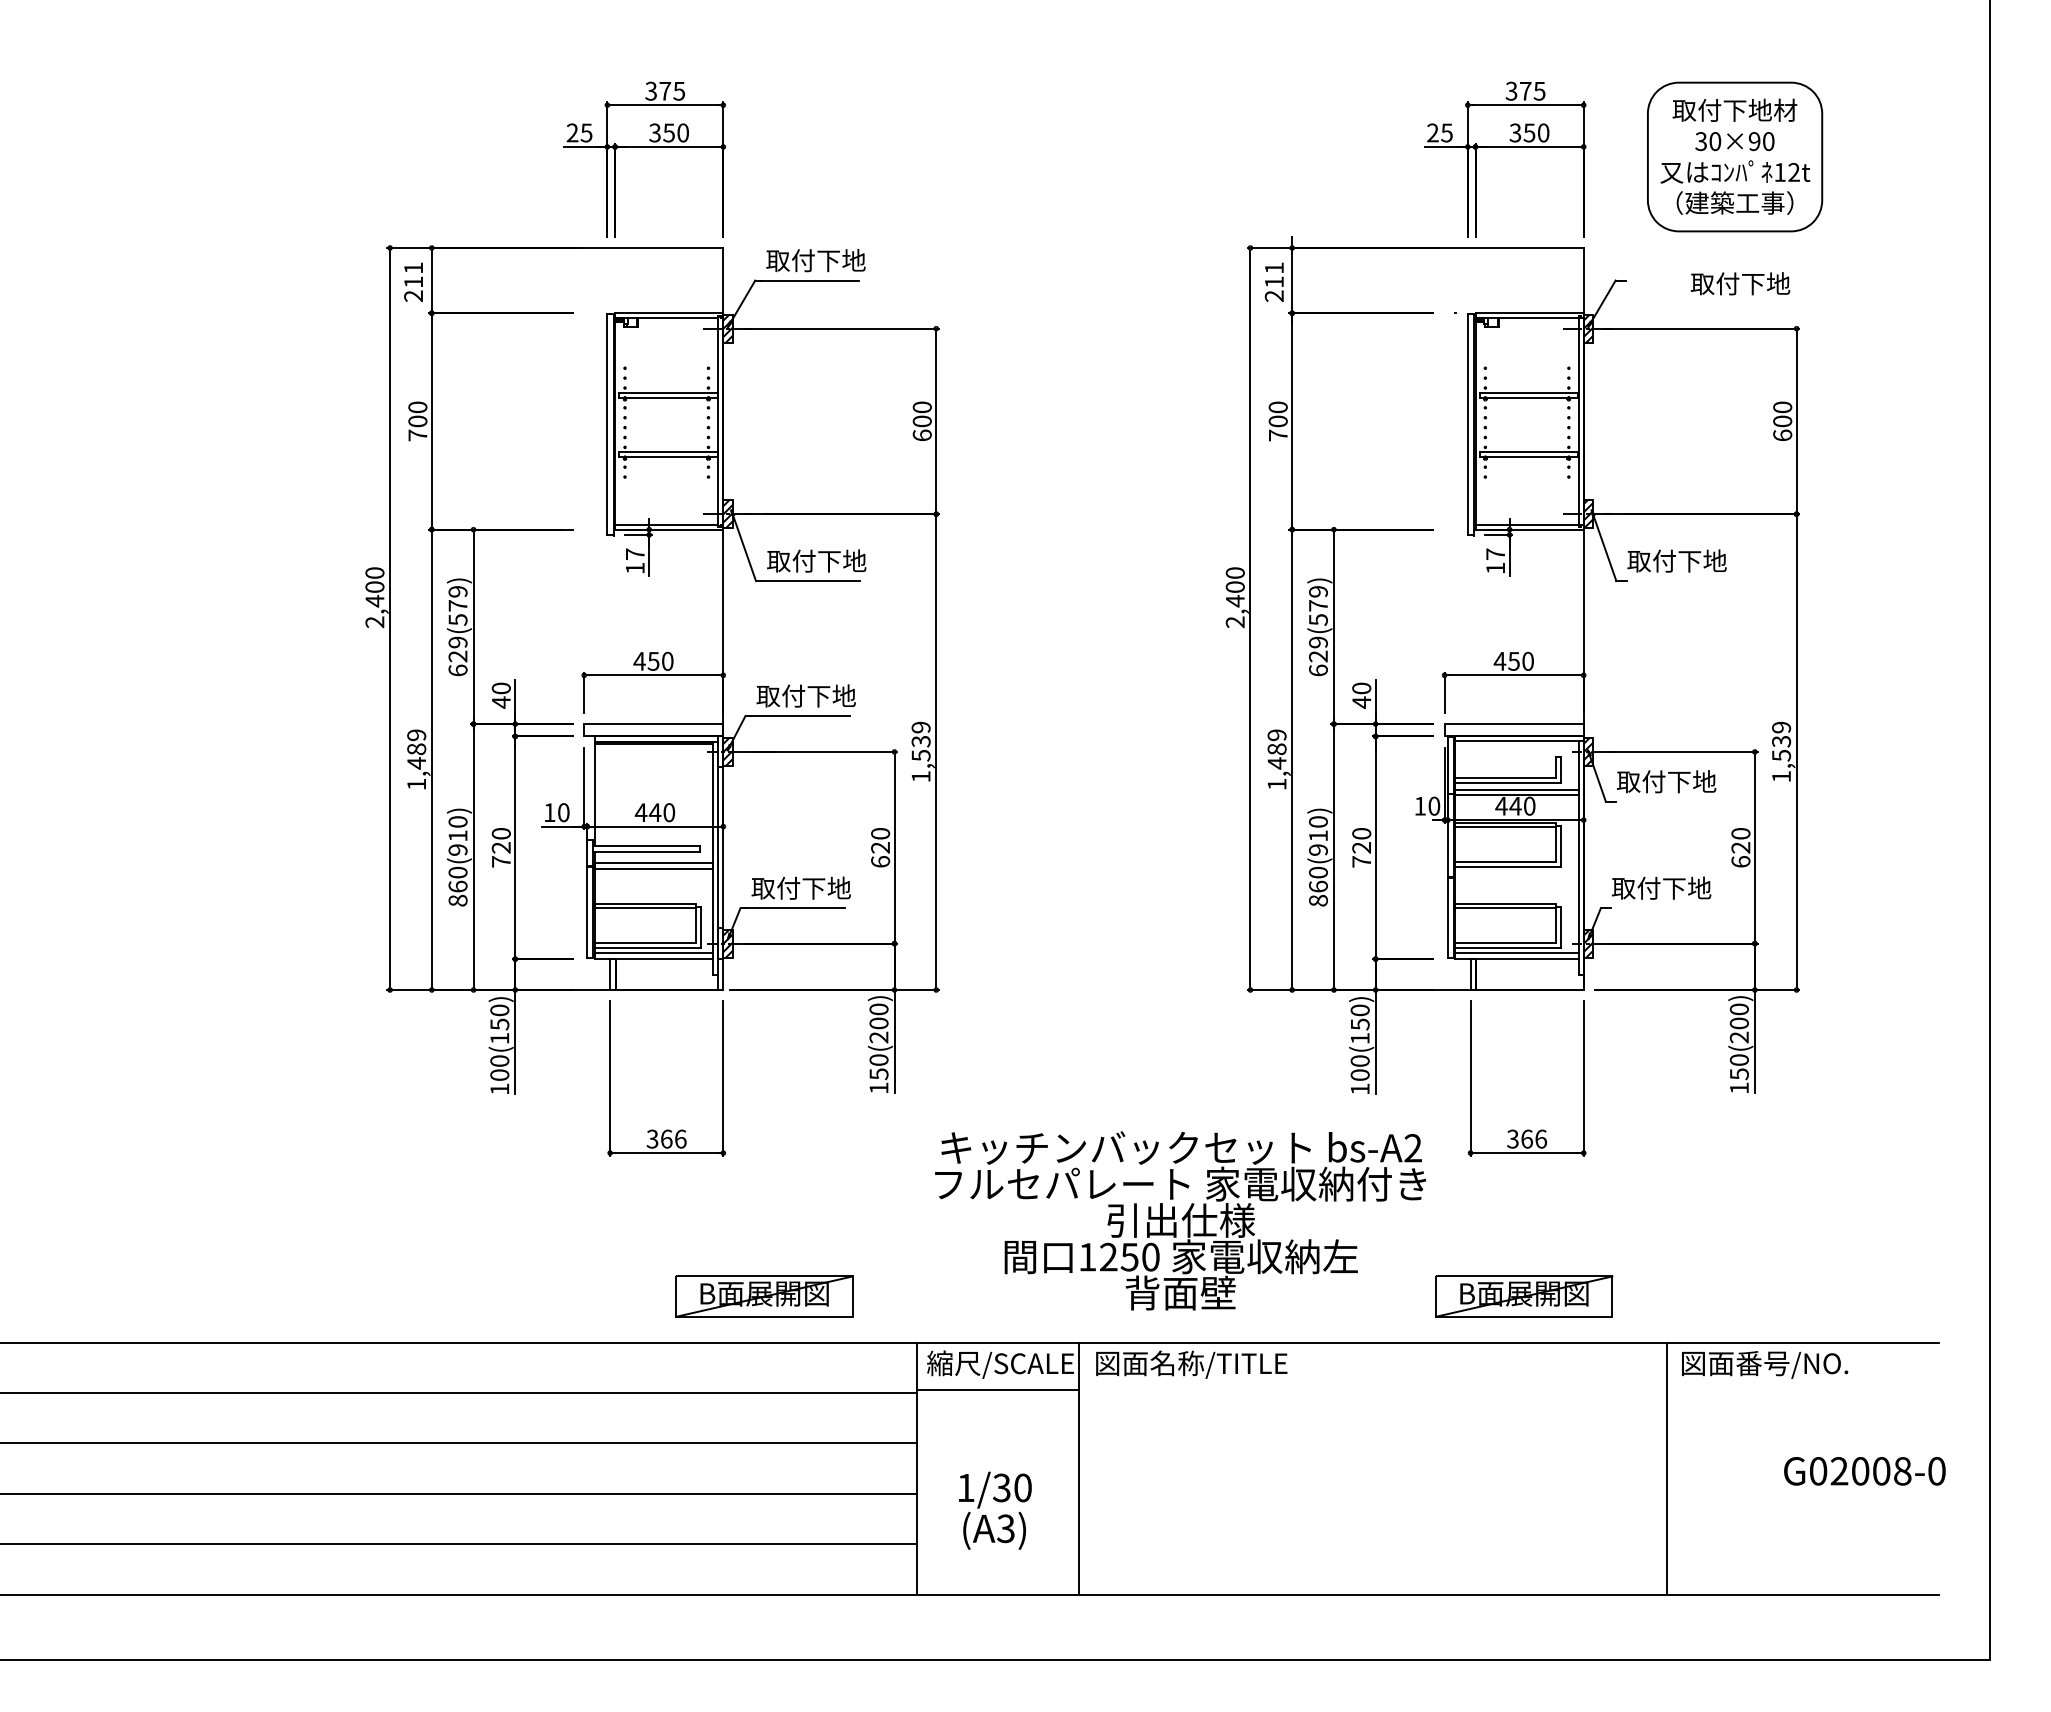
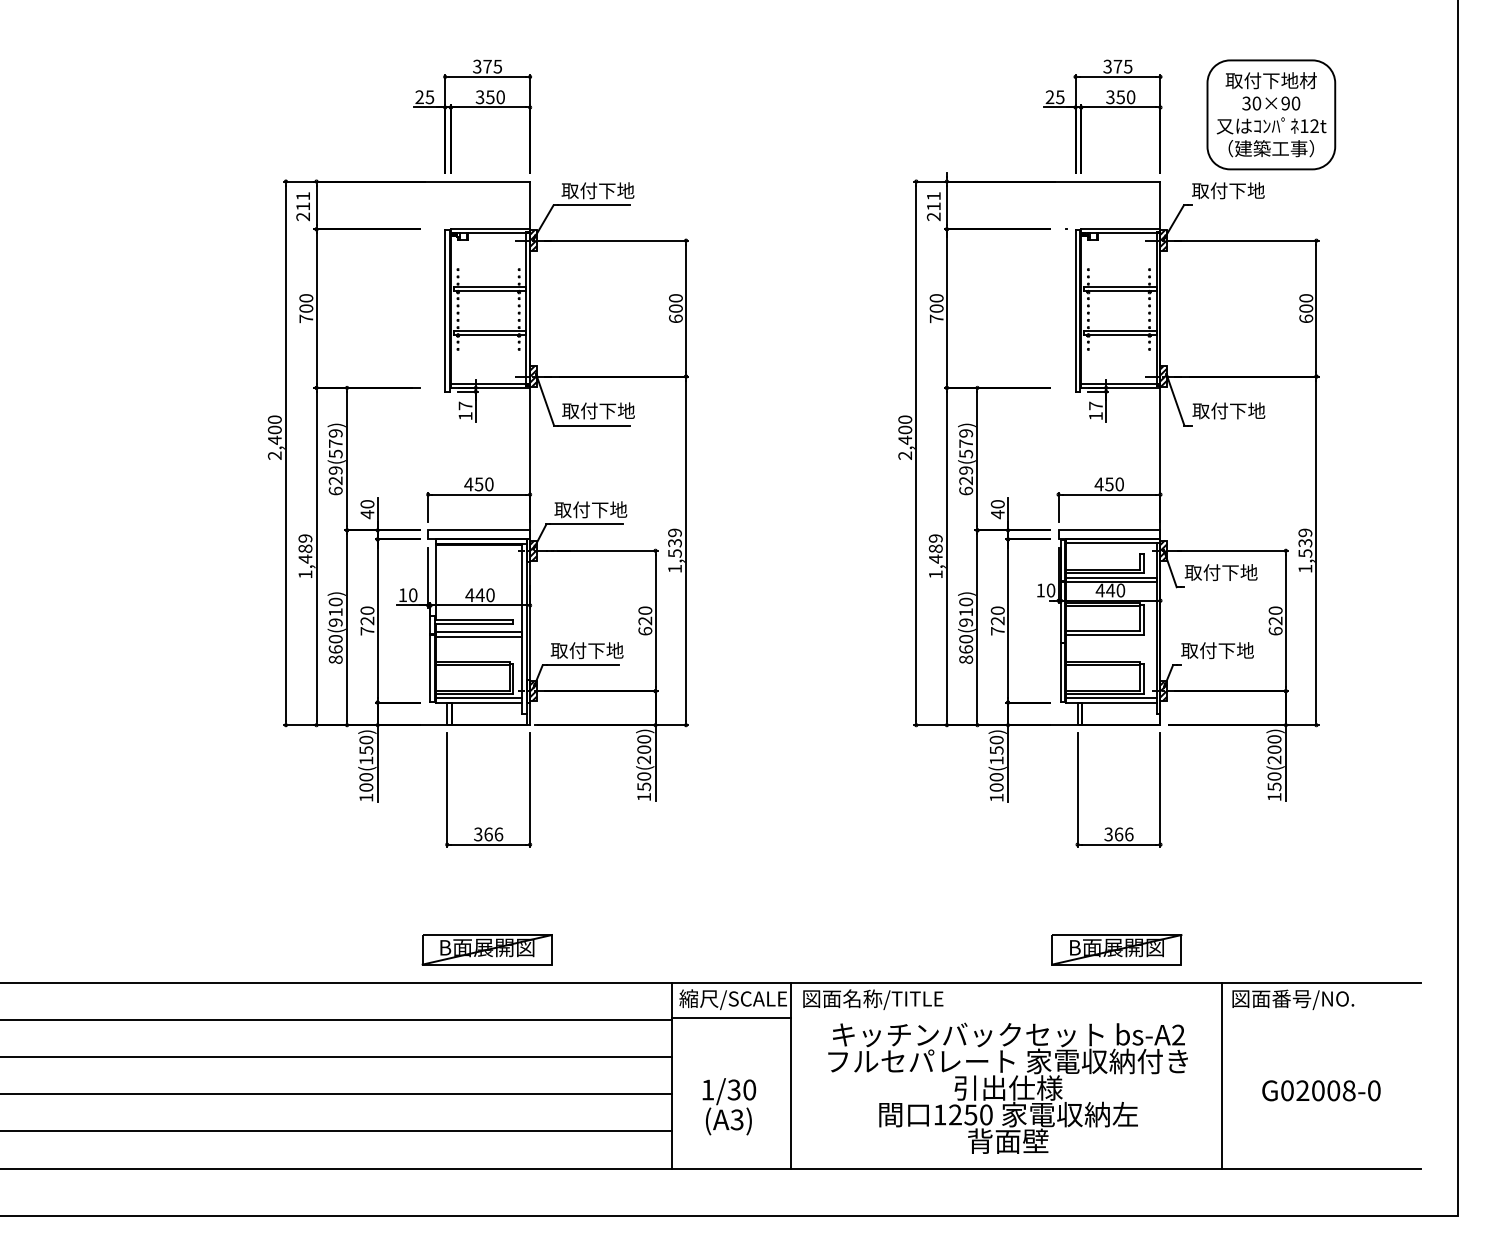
text: (1740, 283) -> (1228, 190), moved
text: (1179, 1219) -> (1007, 1087), moved
part: (763, 1296) -> (486, 949), moved
text: (1864, 1470) -> (1321, 1090), moved

